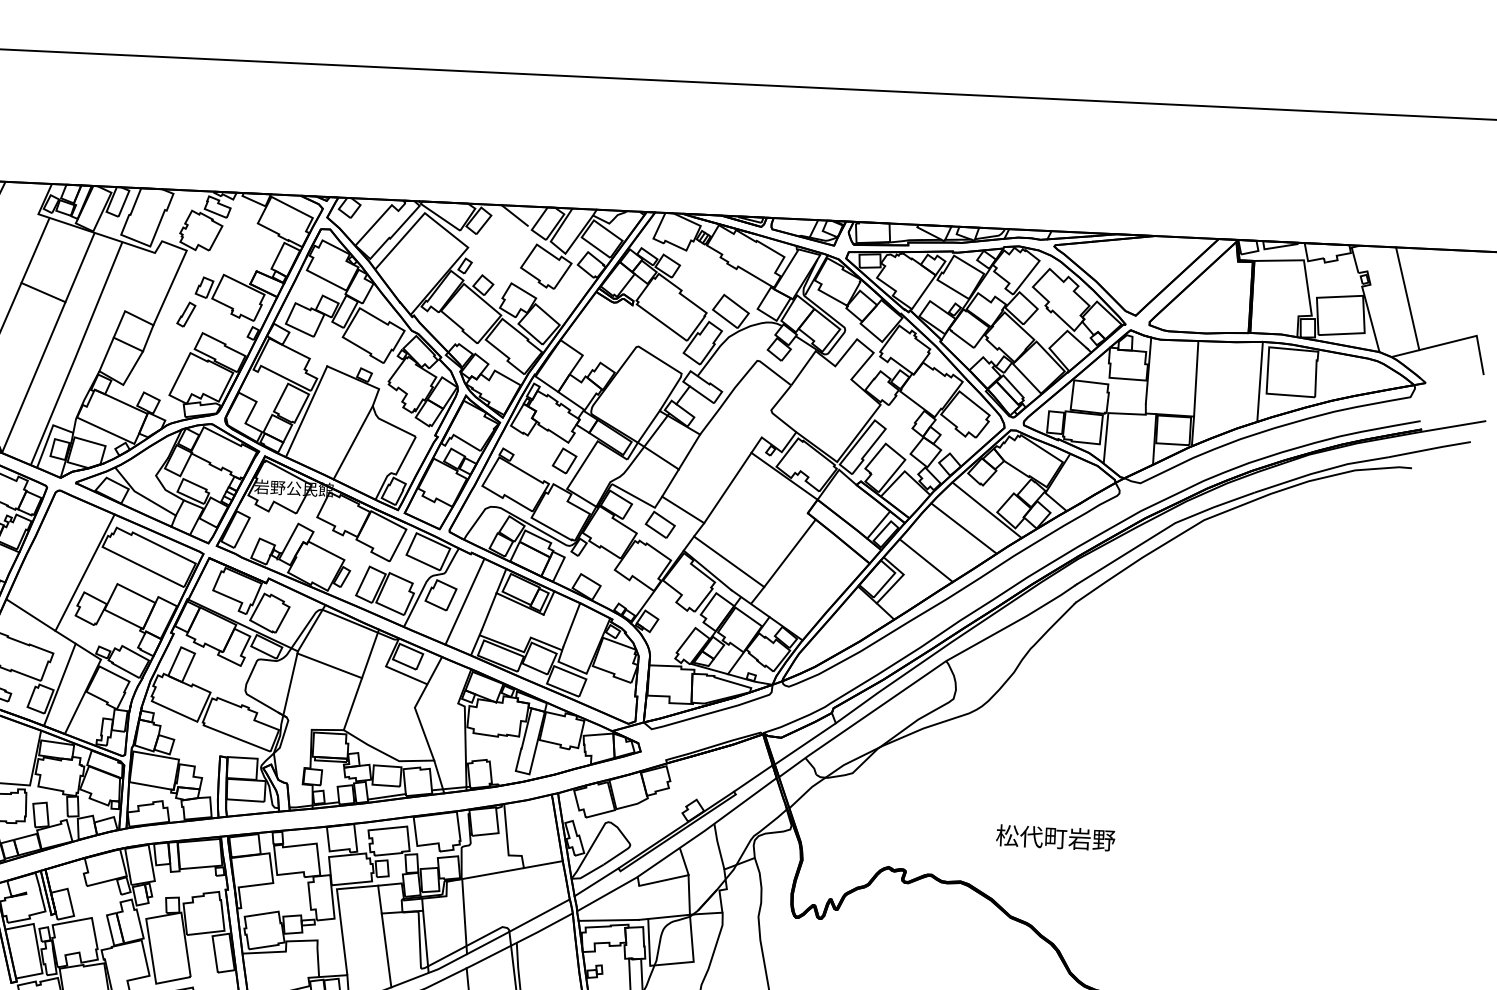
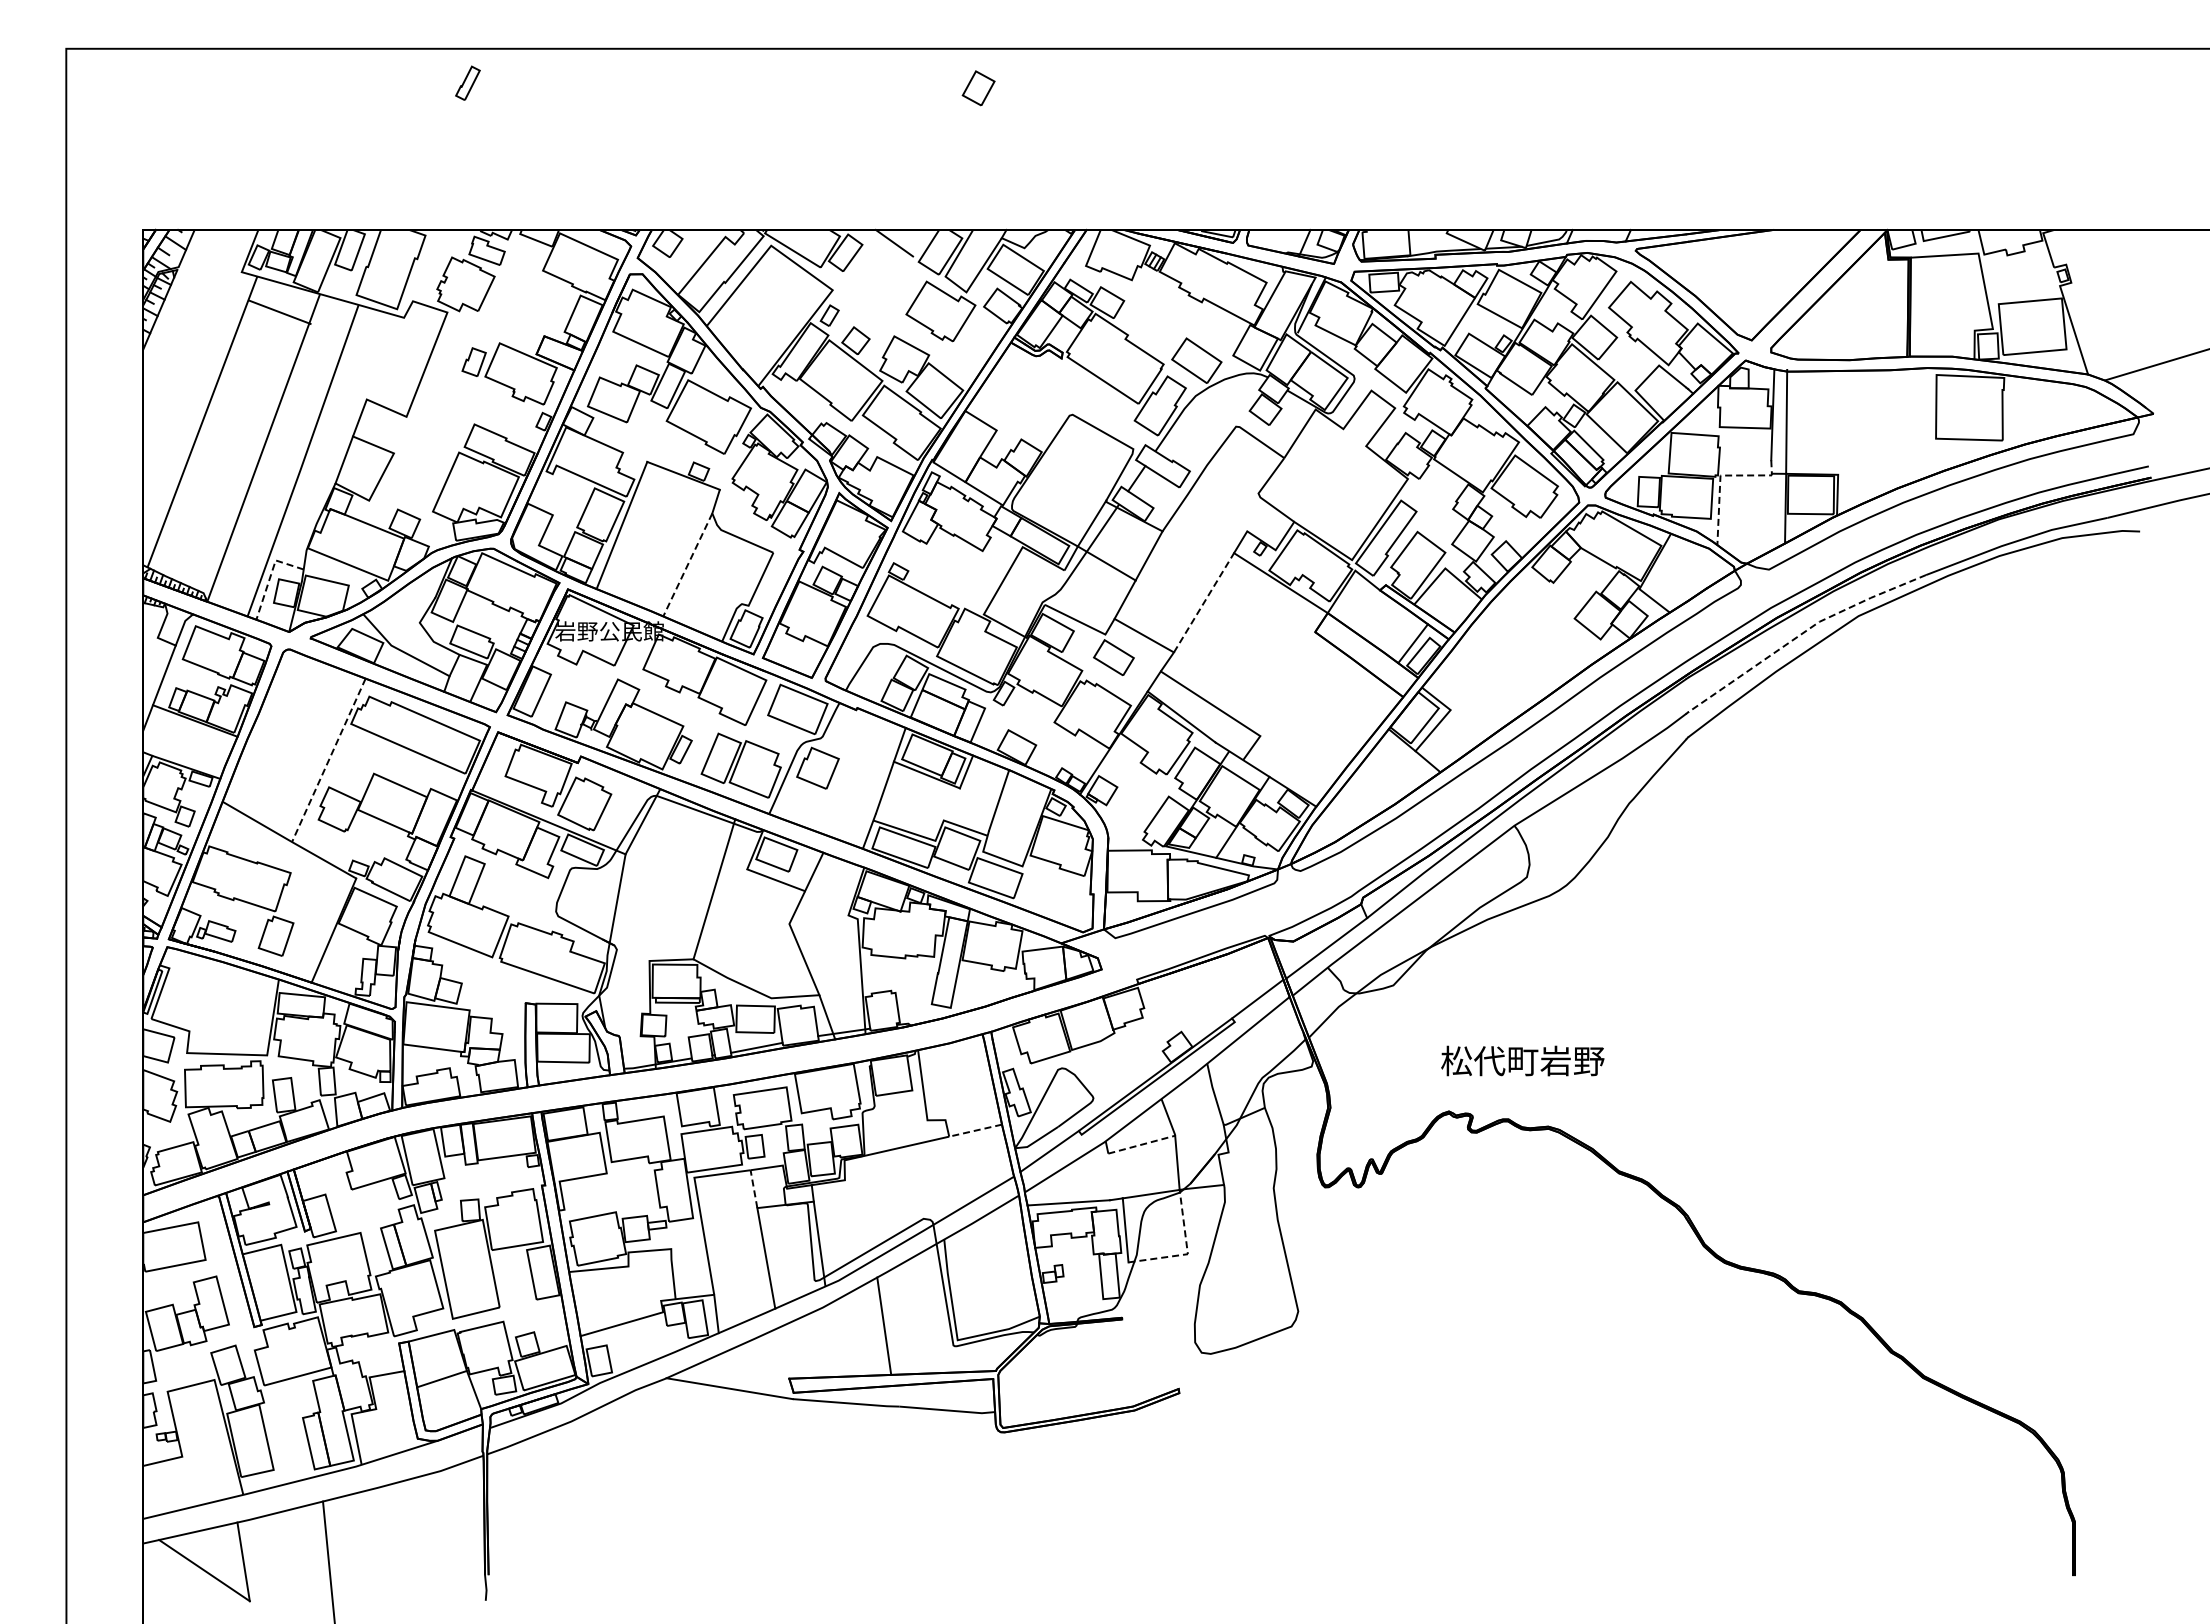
line: (43, 292) -> (279, 311), moved
line: (1407, 298) -> (2122, 299), removed
part: (186, 314) -> (467, 82), moved
line: (147, 337) -> (399, 434), removed
line: (1196, 378) -> (1786, 421), moved
line: (1260, 382) -> (1926, 423), removed
line: (1108, 413) -> (1720, 475), solid -> dashed
line: (48, 436) -> (270, 575), solid -> dashed
line: (352, 443) -> (687, 565), solid -> dashed
part: (564, 461) -> (978, 88), moved
line: (728, 487) -> (1204, 602), solid -> dashed
line: (986, 510) -> (1560, 616), removed
line: (963, 528) -> (1529, 642), removed
line: (1162, 530) -> (1802, 633), solid -> dashed
line: (790, 553) -> (1293, 688), removed
line: (926, 560) -> (1480, 689), removed
line: (84, 572) -> (328, 760), solid -> dashed
line: (465, 601) -> (851, 775), removed
line: (330, 665) -> (670, 871), removed
line: (59, 684) -> (301, 915), removed
text: (1055, 837) -> (1522, 1060), moved
line: (543, 864) -> (975, 1130), solid -> dashed
line: (663, 880) -> (1141, 1144), solid -> dashed
line: (379, 899) -> (753, 1188), solid -> dashed
line: (464, 916) -> (870, 1206), removed
line: (693, 960) -> (1187, 1252), solid -> dashed

